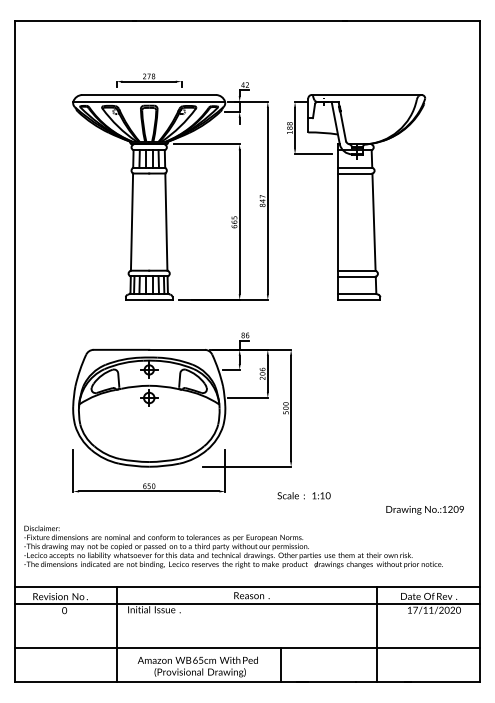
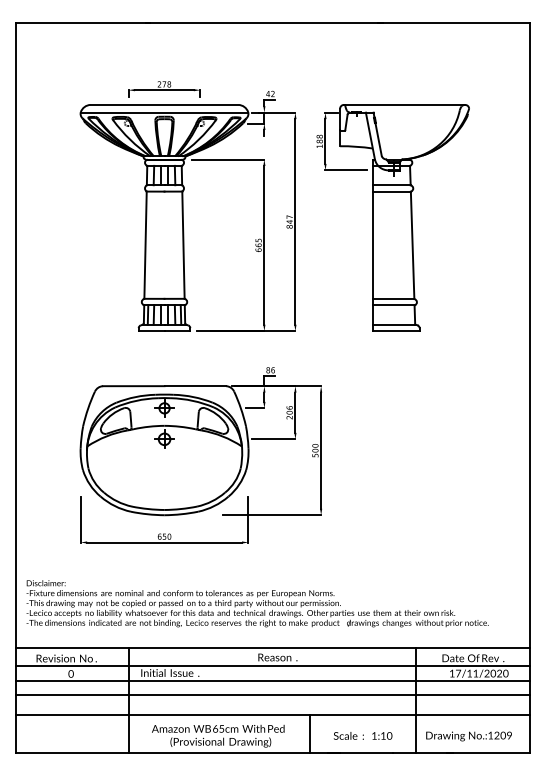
text: (303, 495) -> (362, 735), moved
text: (424, 510) -> (468, 736), moved
line: (247, 617) -> (273, 681), added
line: (247, 629) -> (273, 694), added

